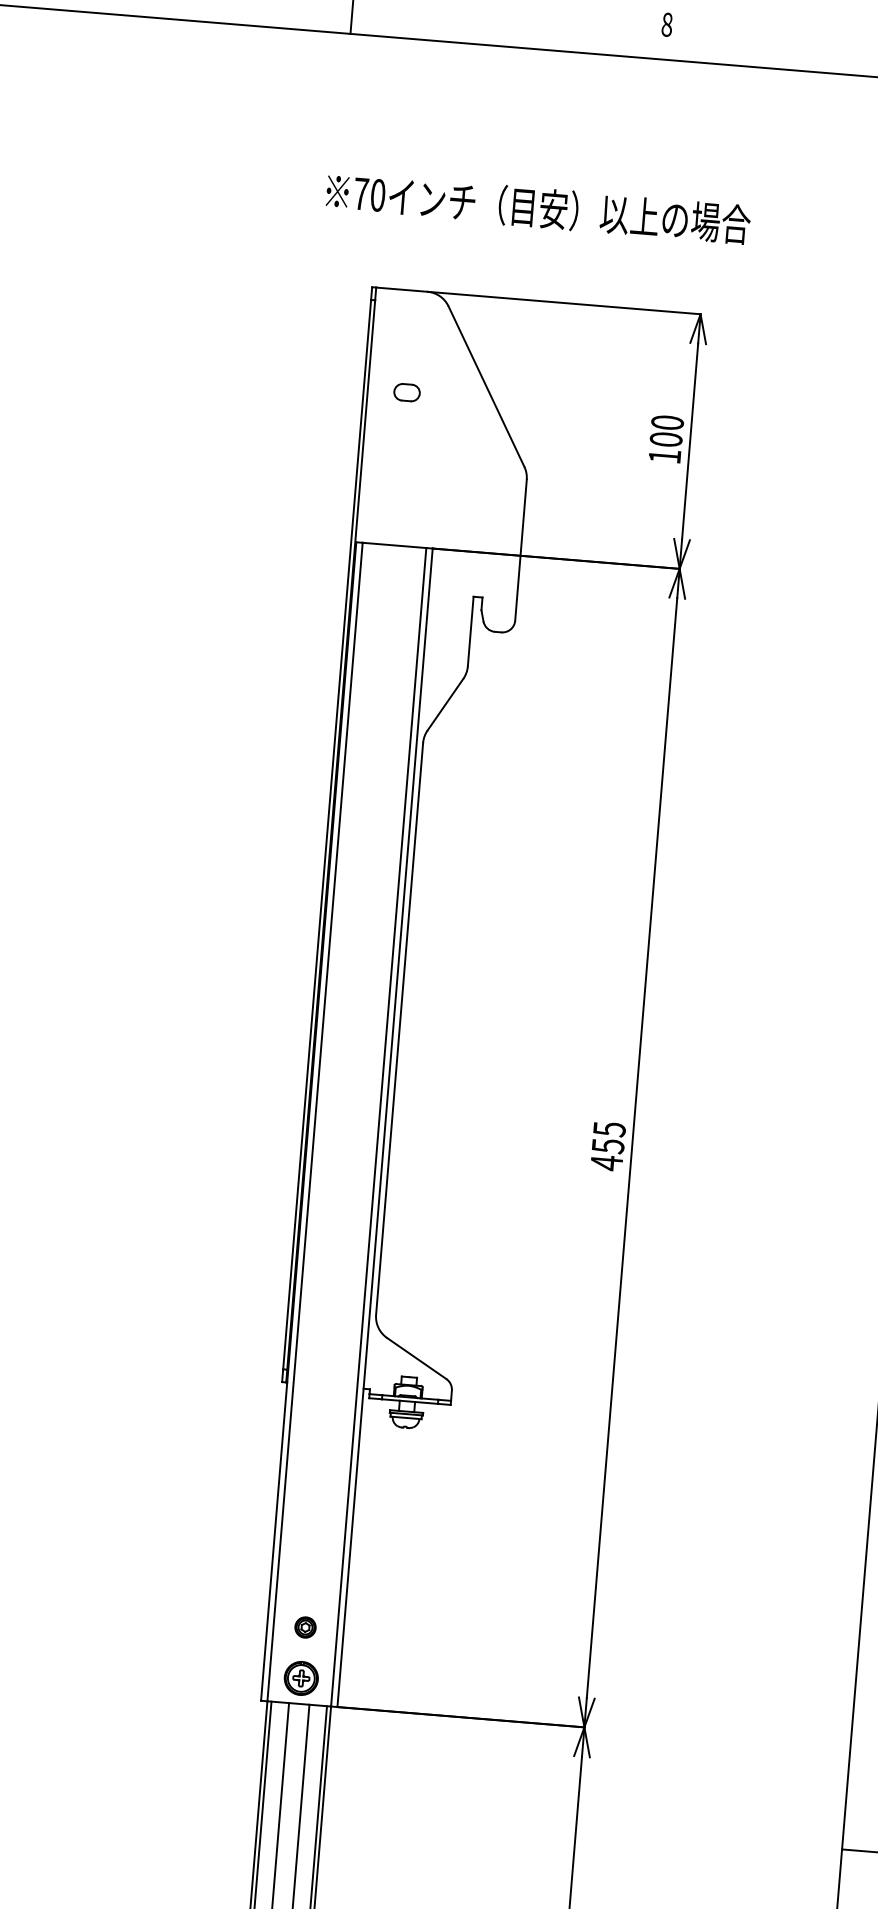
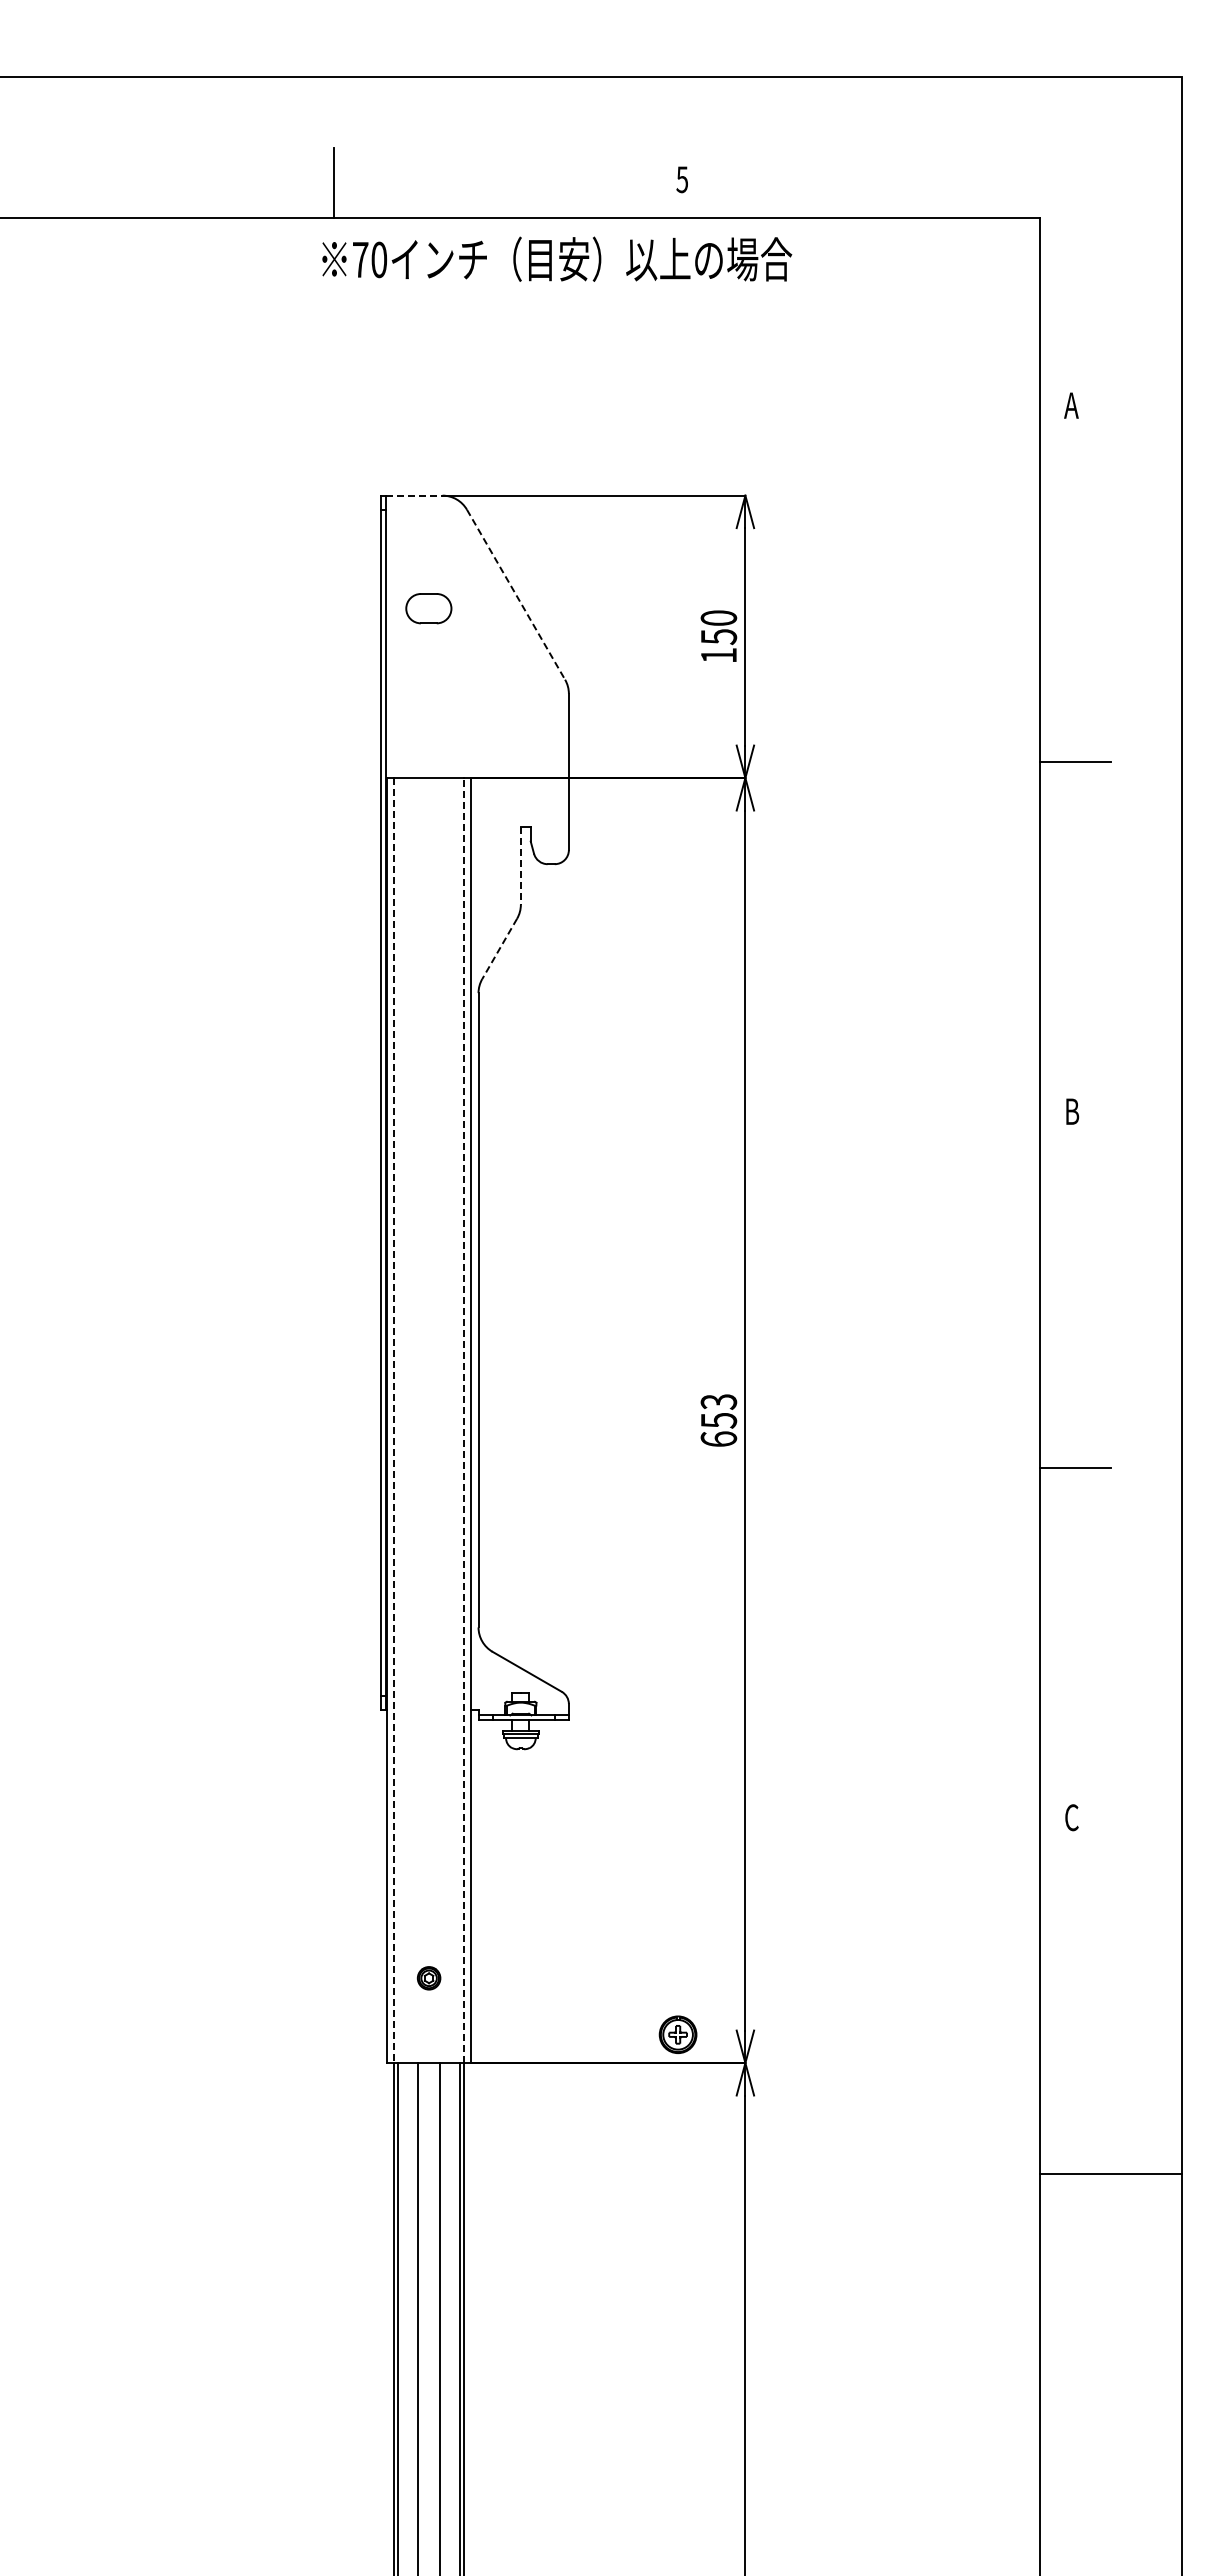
text: (667, 24) -> (682, 179), 8 -> 5
text: (538, 207) -> (557, 258), moved
line: (402, 289) -> (414, 495), solid -> dashed
line: (486, 387) -> (516, 595), solid -> dashed
part: (407, 392) -> (429, 608), size x1.6
text: (665, 440) -> (718, 637), 100 -> 150
line: (470, 631) -> (520, 866), solid -> dashed
line: (445, 704) -> (499, 948), solid -> dashed
line: (314, 1122) -> (393, 1421), solid -> dashed
line: (378, 1127) -> (464, 1420), solid -> dashed
text: (607, 1146) -> (718, 1420), 455 -> 653
part: (300, 1678) -> (677, 2034), moved

